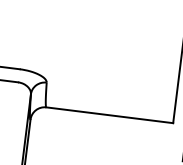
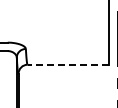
line: (109, 114) -> (68, 64), solid -> dashed

